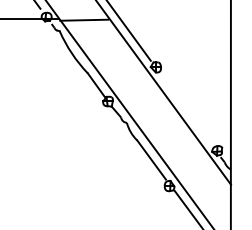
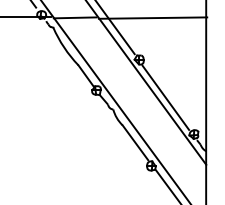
line: (171, 20) -> (153, 18), added
line: (185, 109) -> (165, 97), added

